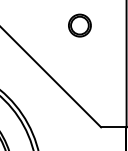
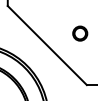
circle: (80, 25) -> (80, 33), moved

